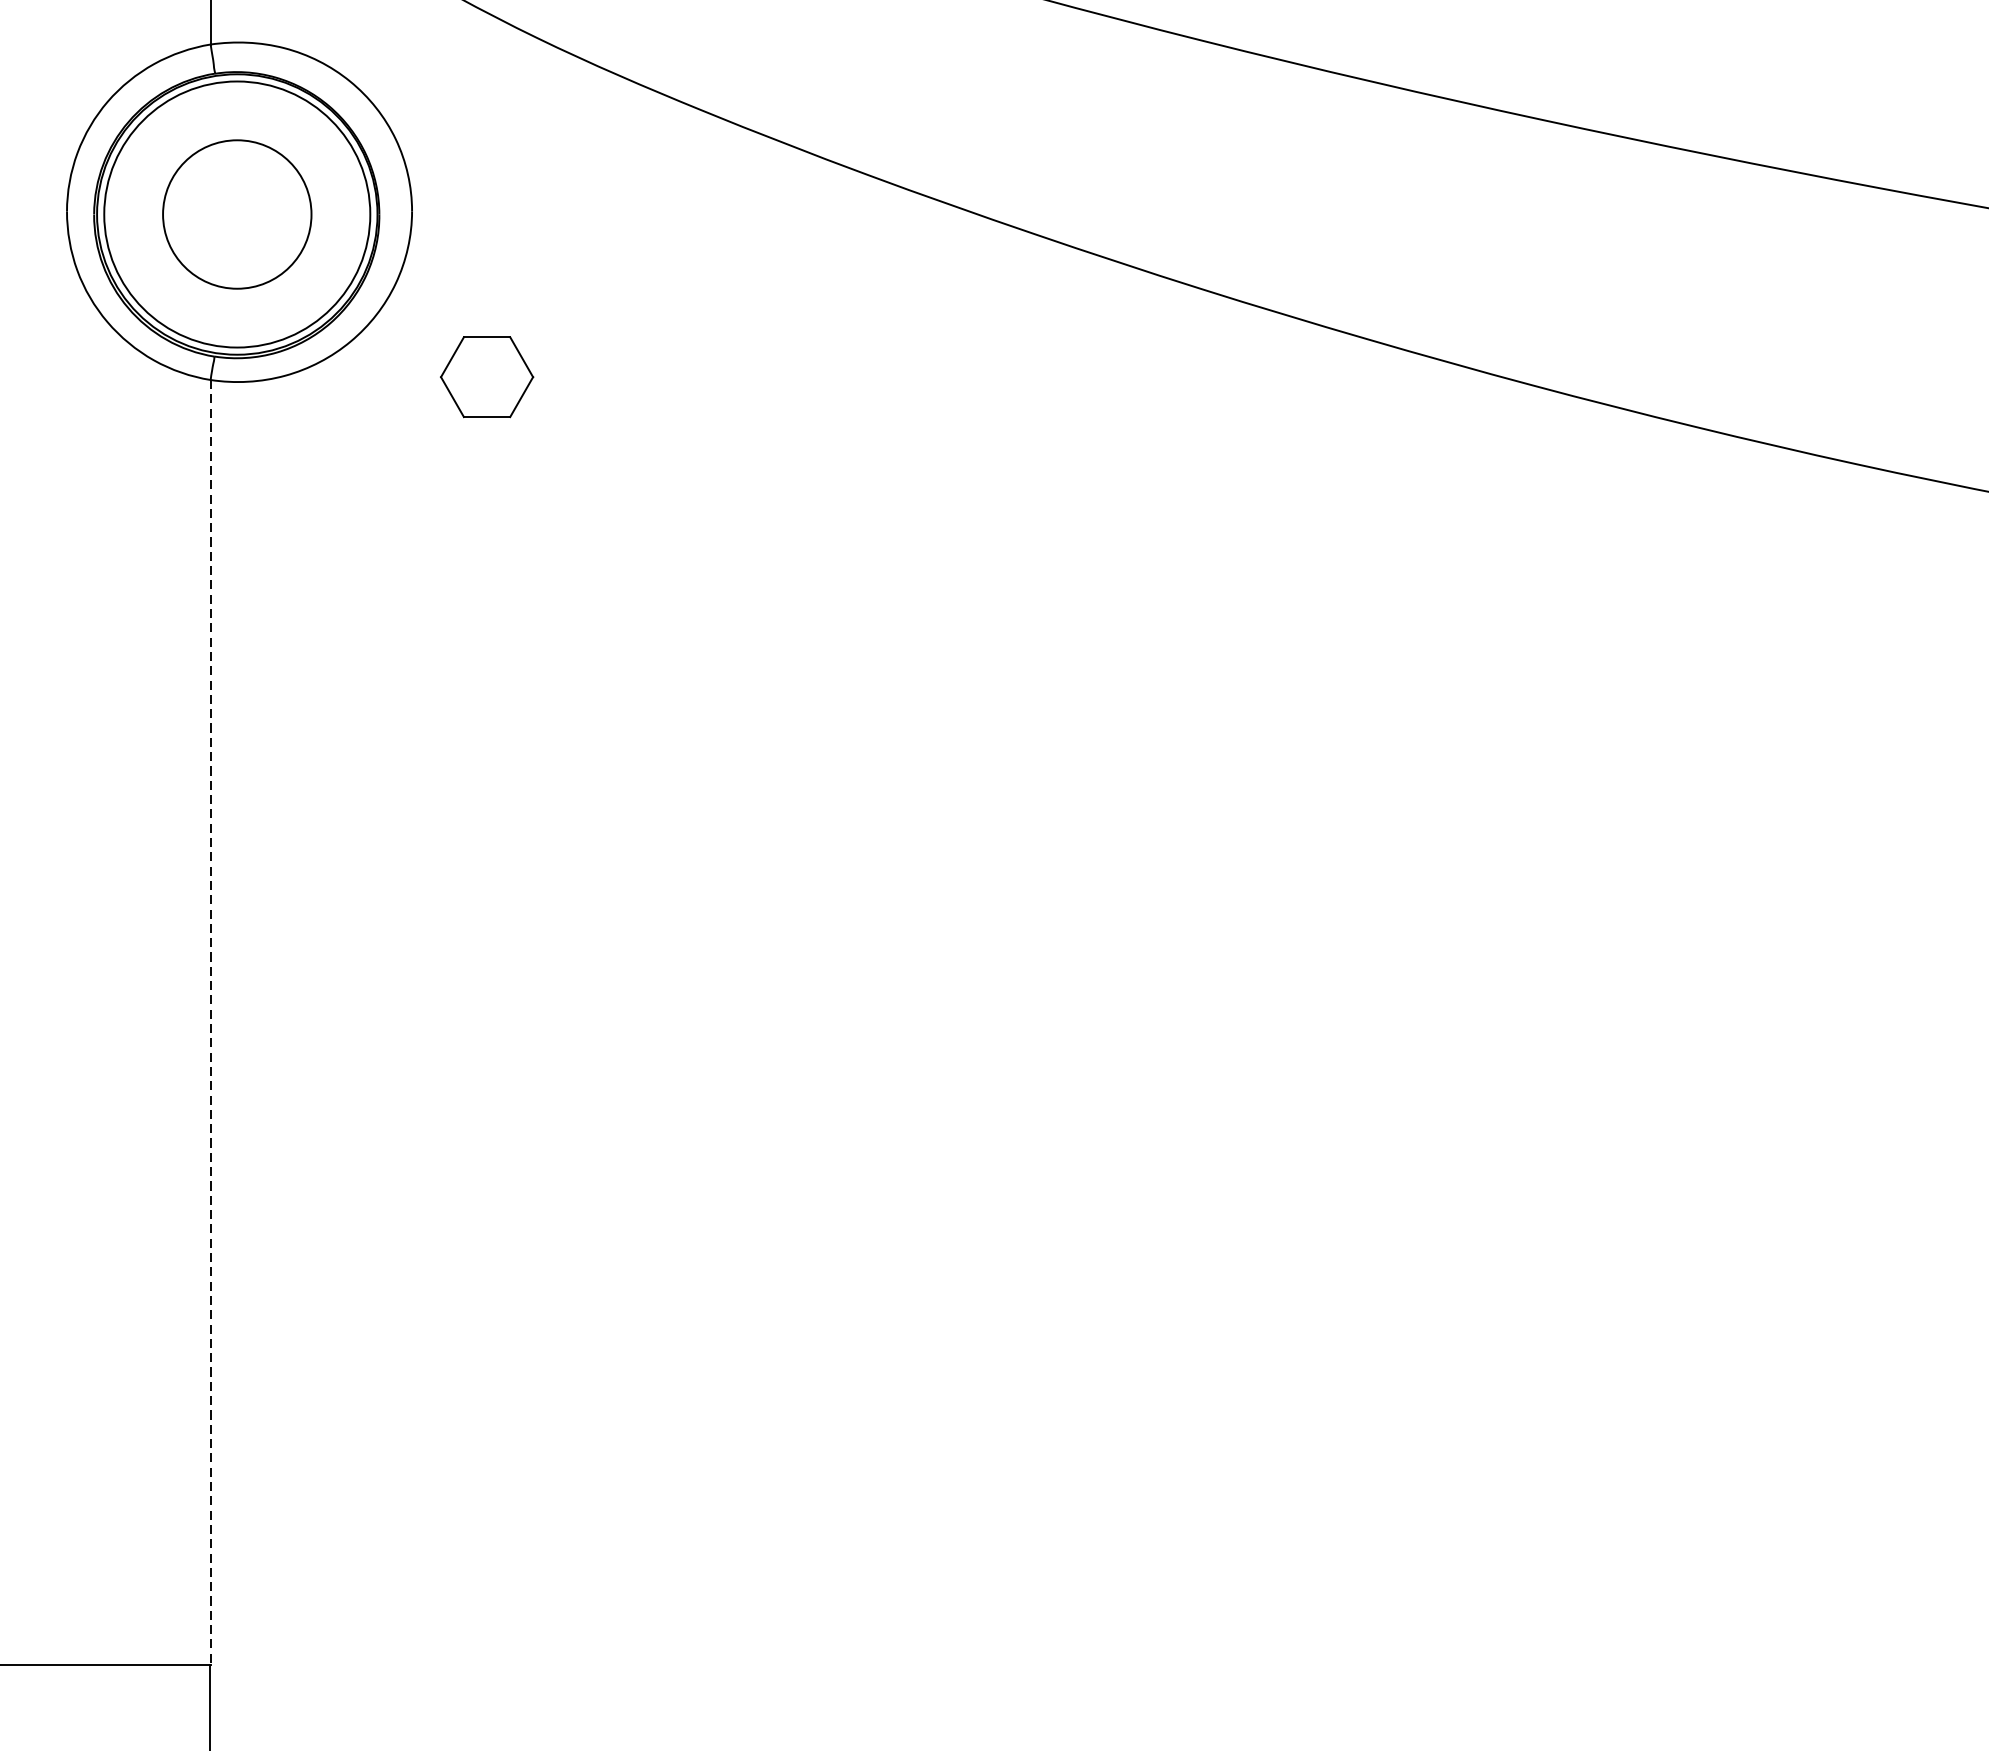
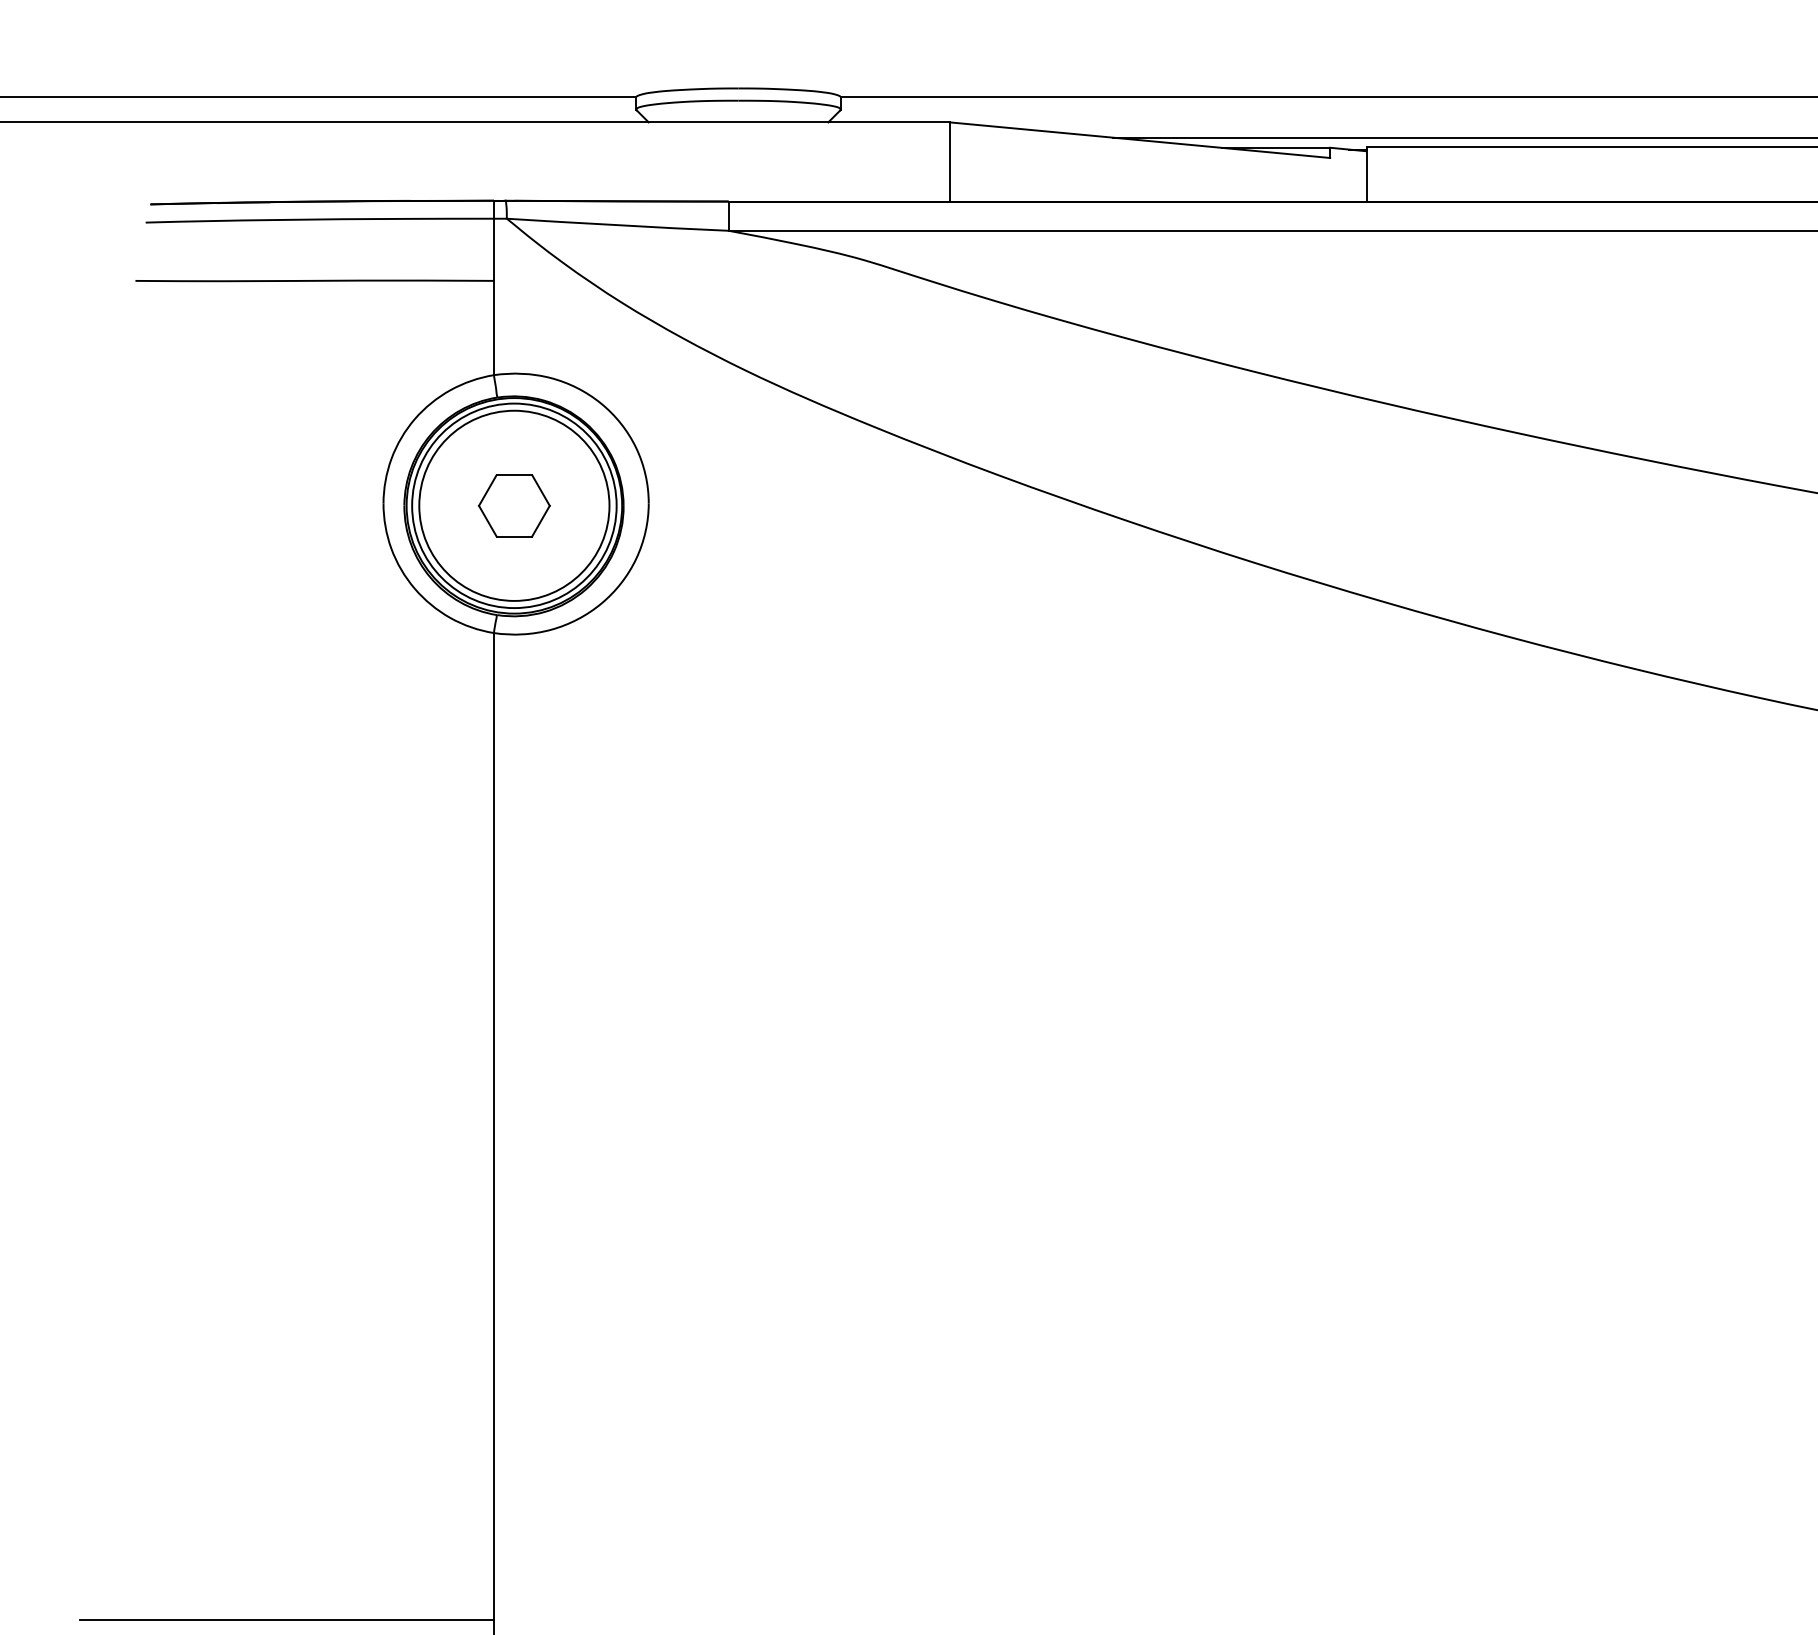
circle: (237, 214) -> (514, 505), size x1.67
part: (485, 376) -> (513, 505), moved
line: (210, 1021) -> (493, 1126), dashed -> solid

